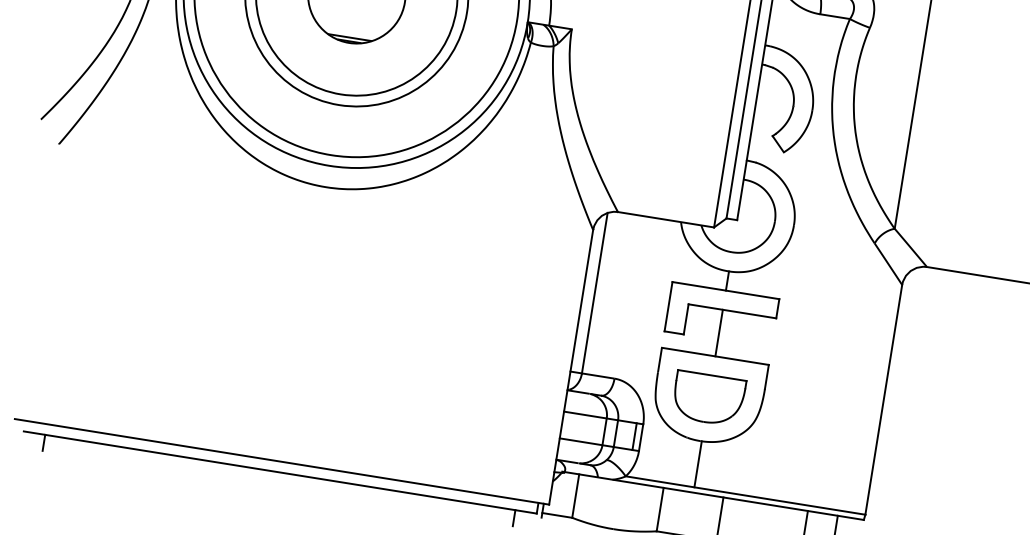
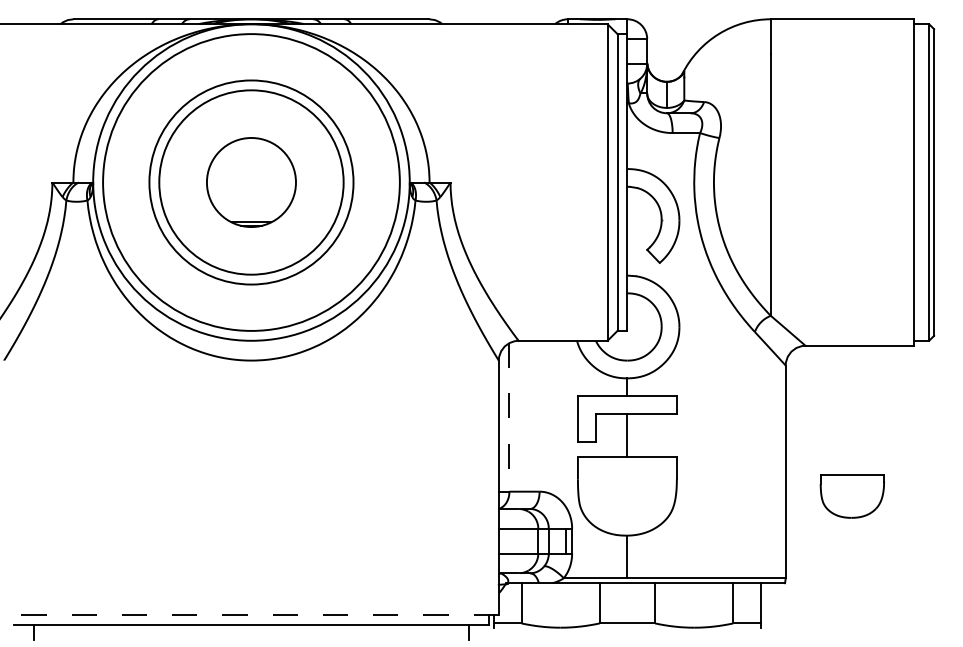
line: (594, 293) -> (509, 417), solid -> dashed
part: (707, 398) -> (851, 496), moved
line: (281, 461) -> (250, 614), solid -> dashed

